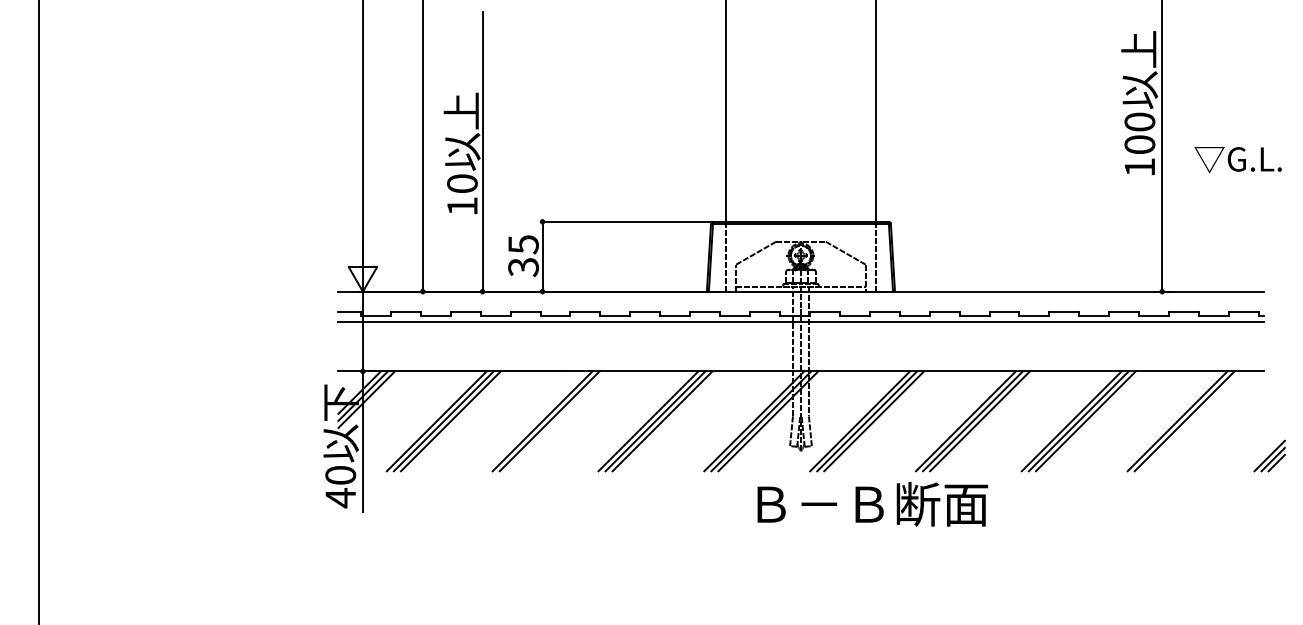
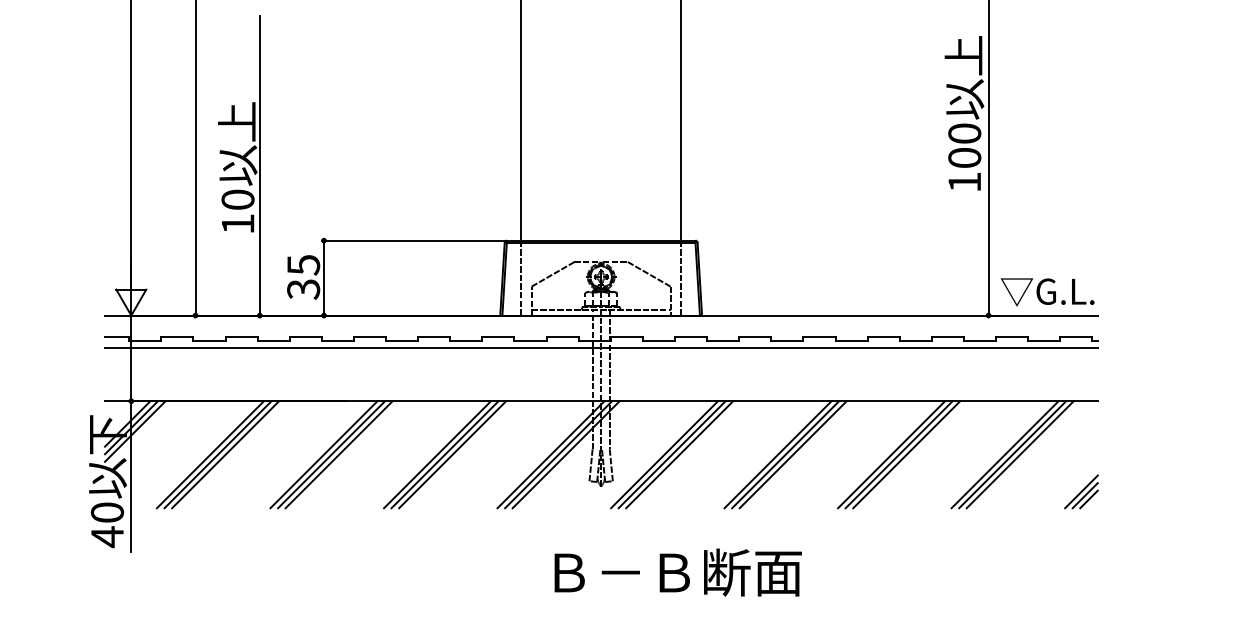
text: (1237, 160) -> (1046, 292), moved
line: (556, 421) -> (338, 454), added
line: (1191, 421) -> (1020, 454), added
part: (1269, 455) -> (1081, 491), moved
text: (872, 503) -> (677, 571), moved

